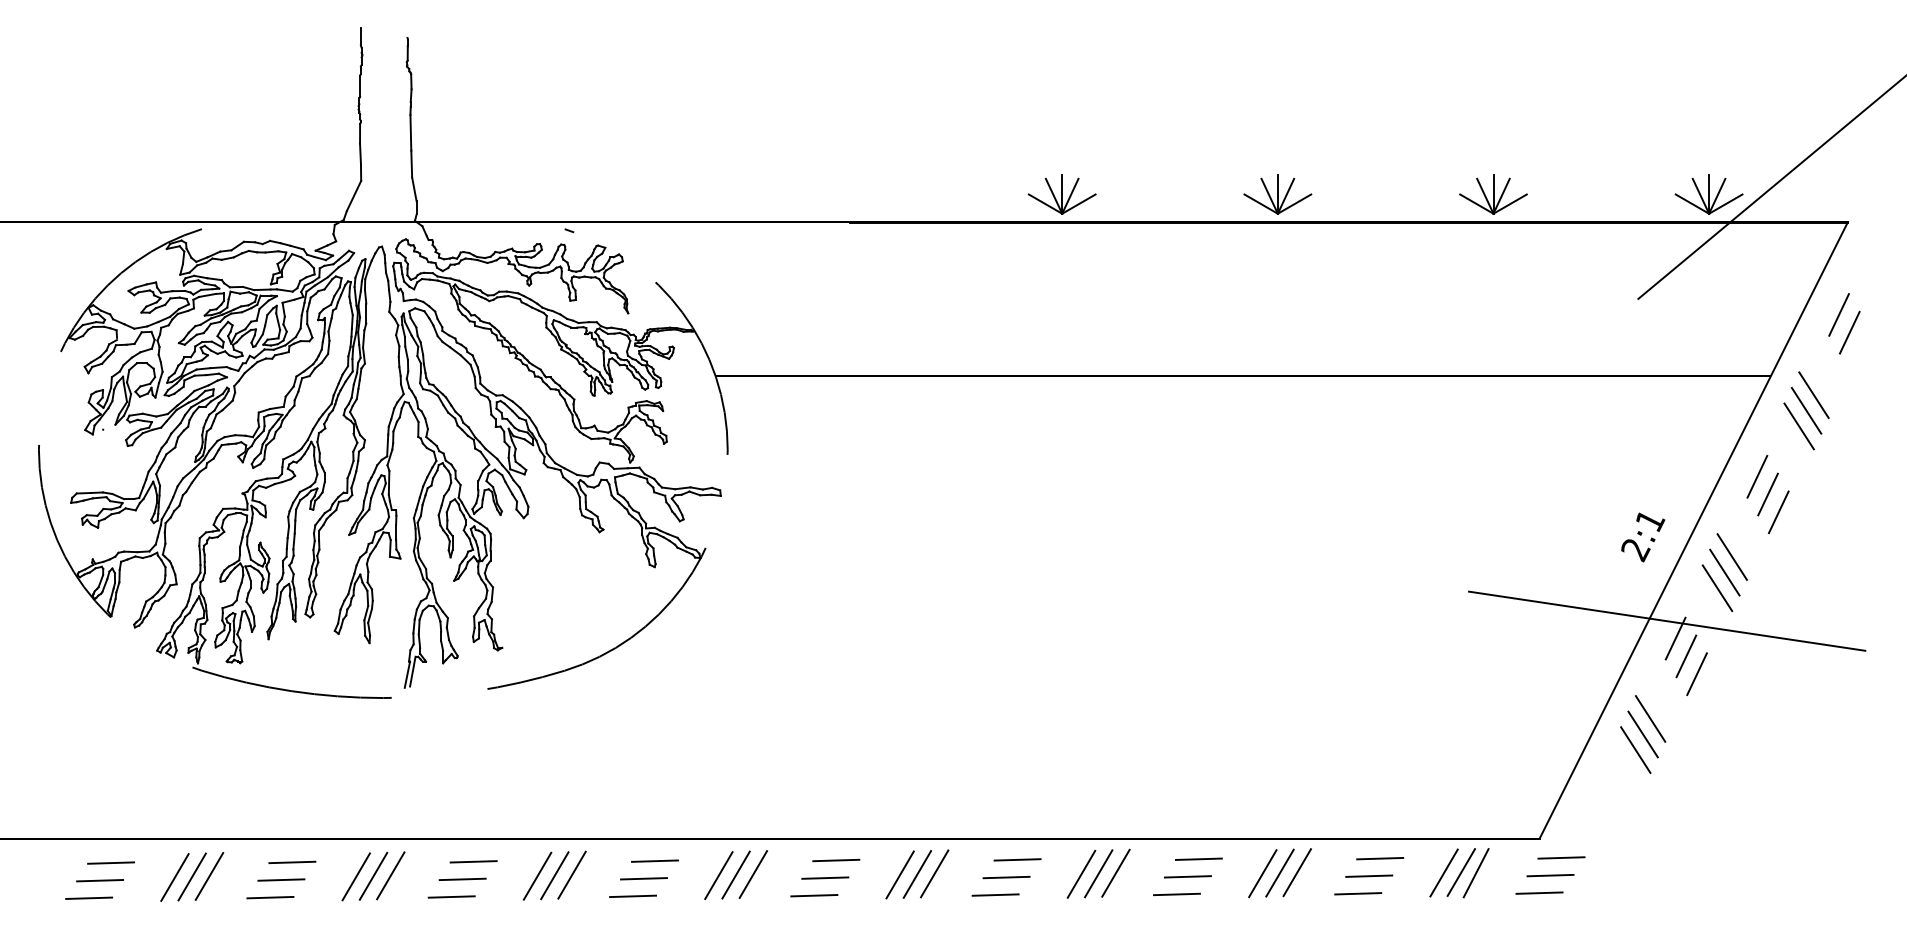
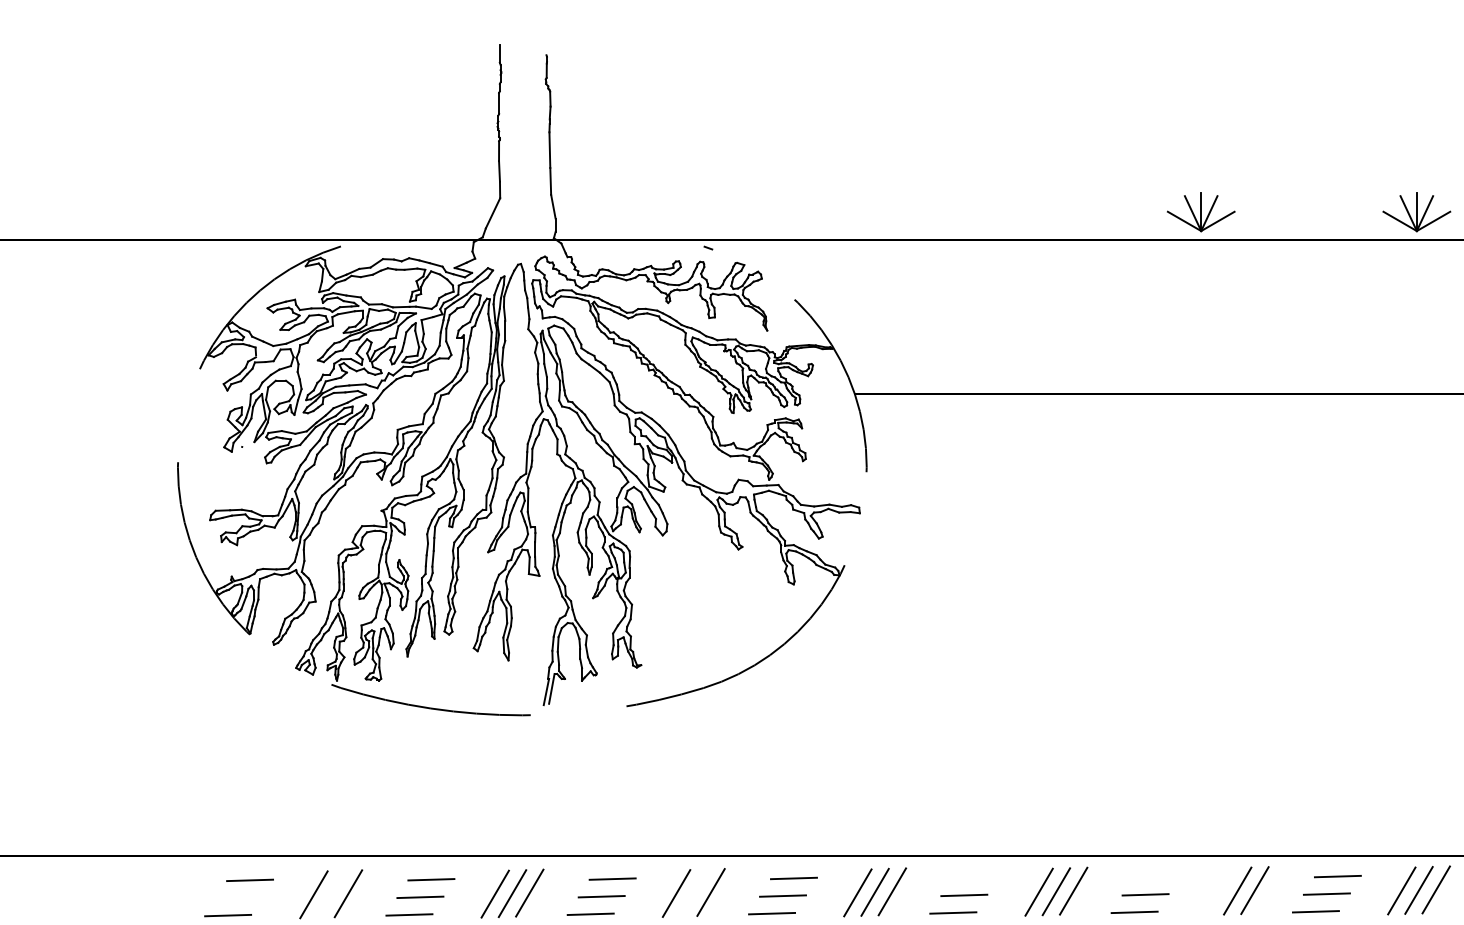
line: (1017, 859) -> (1156, 876), removed
line: (836, 860) -> (975, 877), removed
line: (1081, 874) -> (1220, 891), removed
line: (554, 875) -> (693, 892), removed
line: (191, 876) -> (330, 893), removed
line: (100, 880) -> (239, 897), removed

